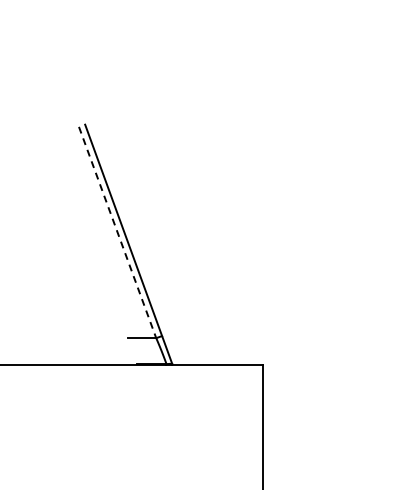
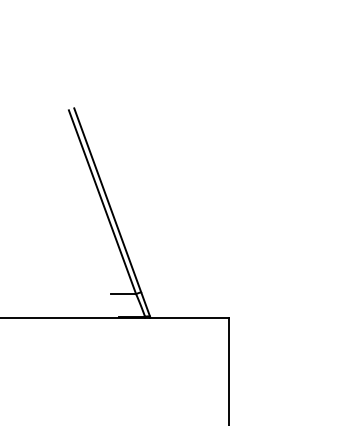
line: (117, 233) -> (102, 202), dashed -> solid

